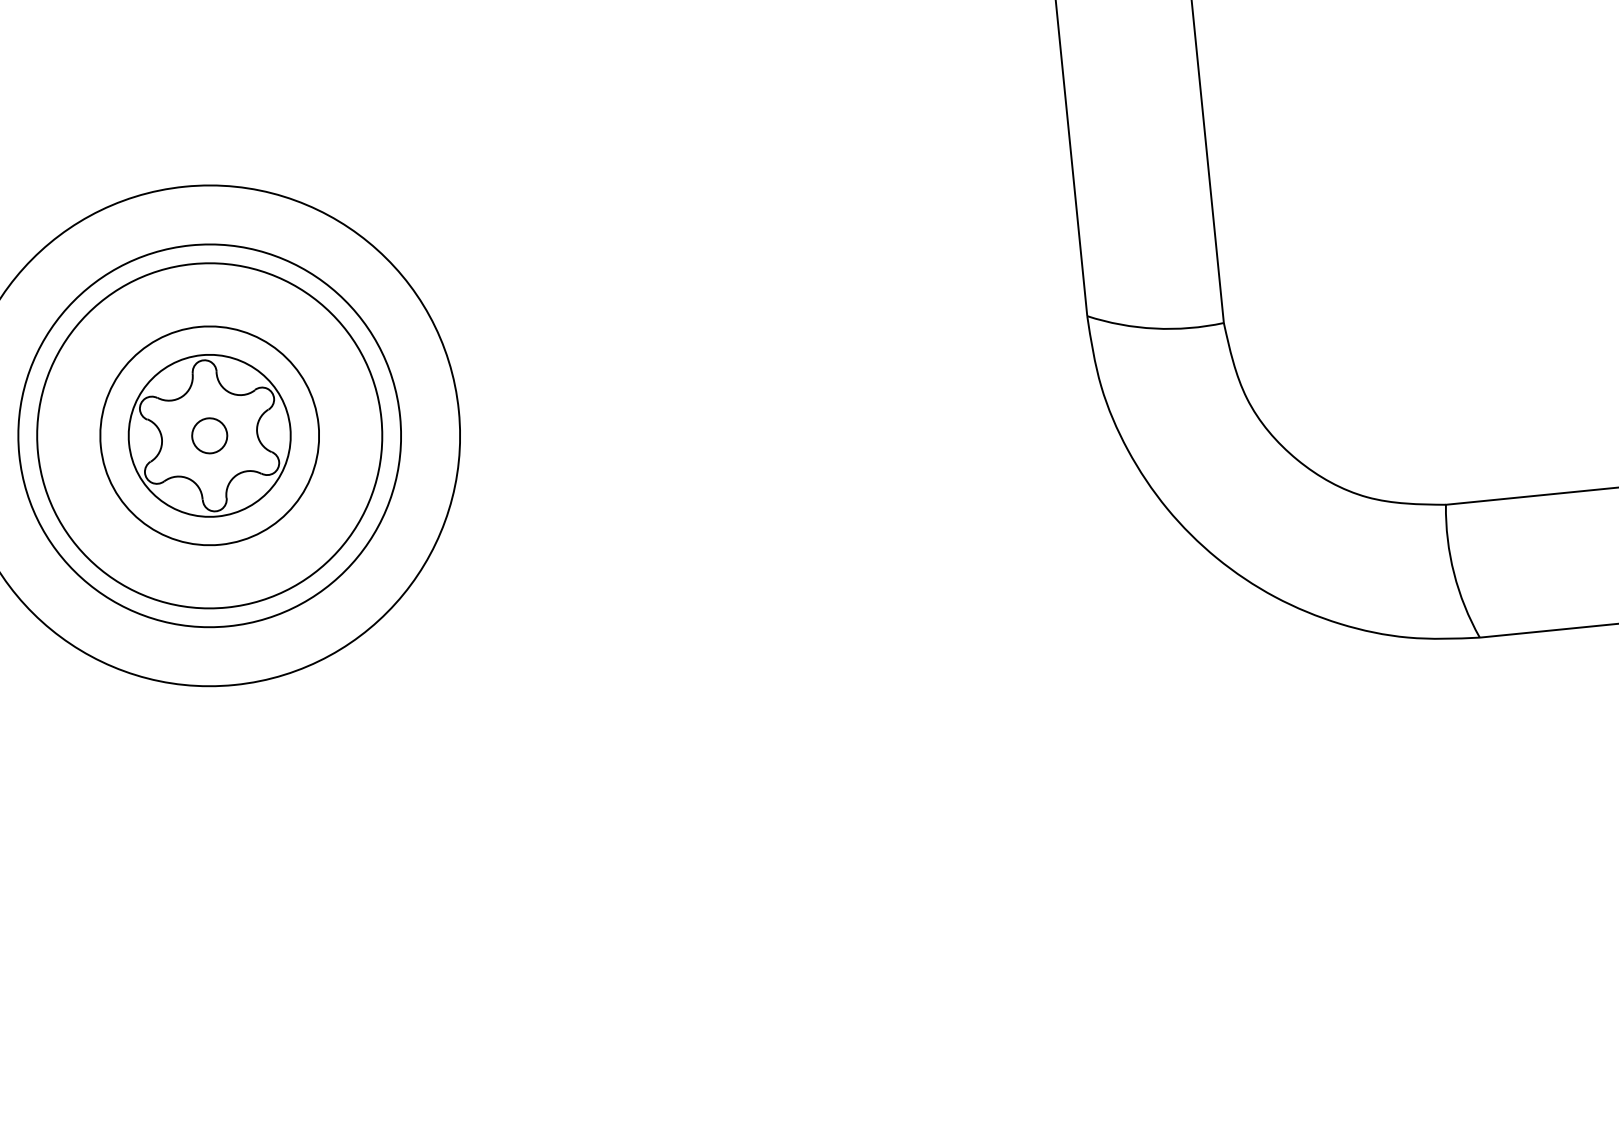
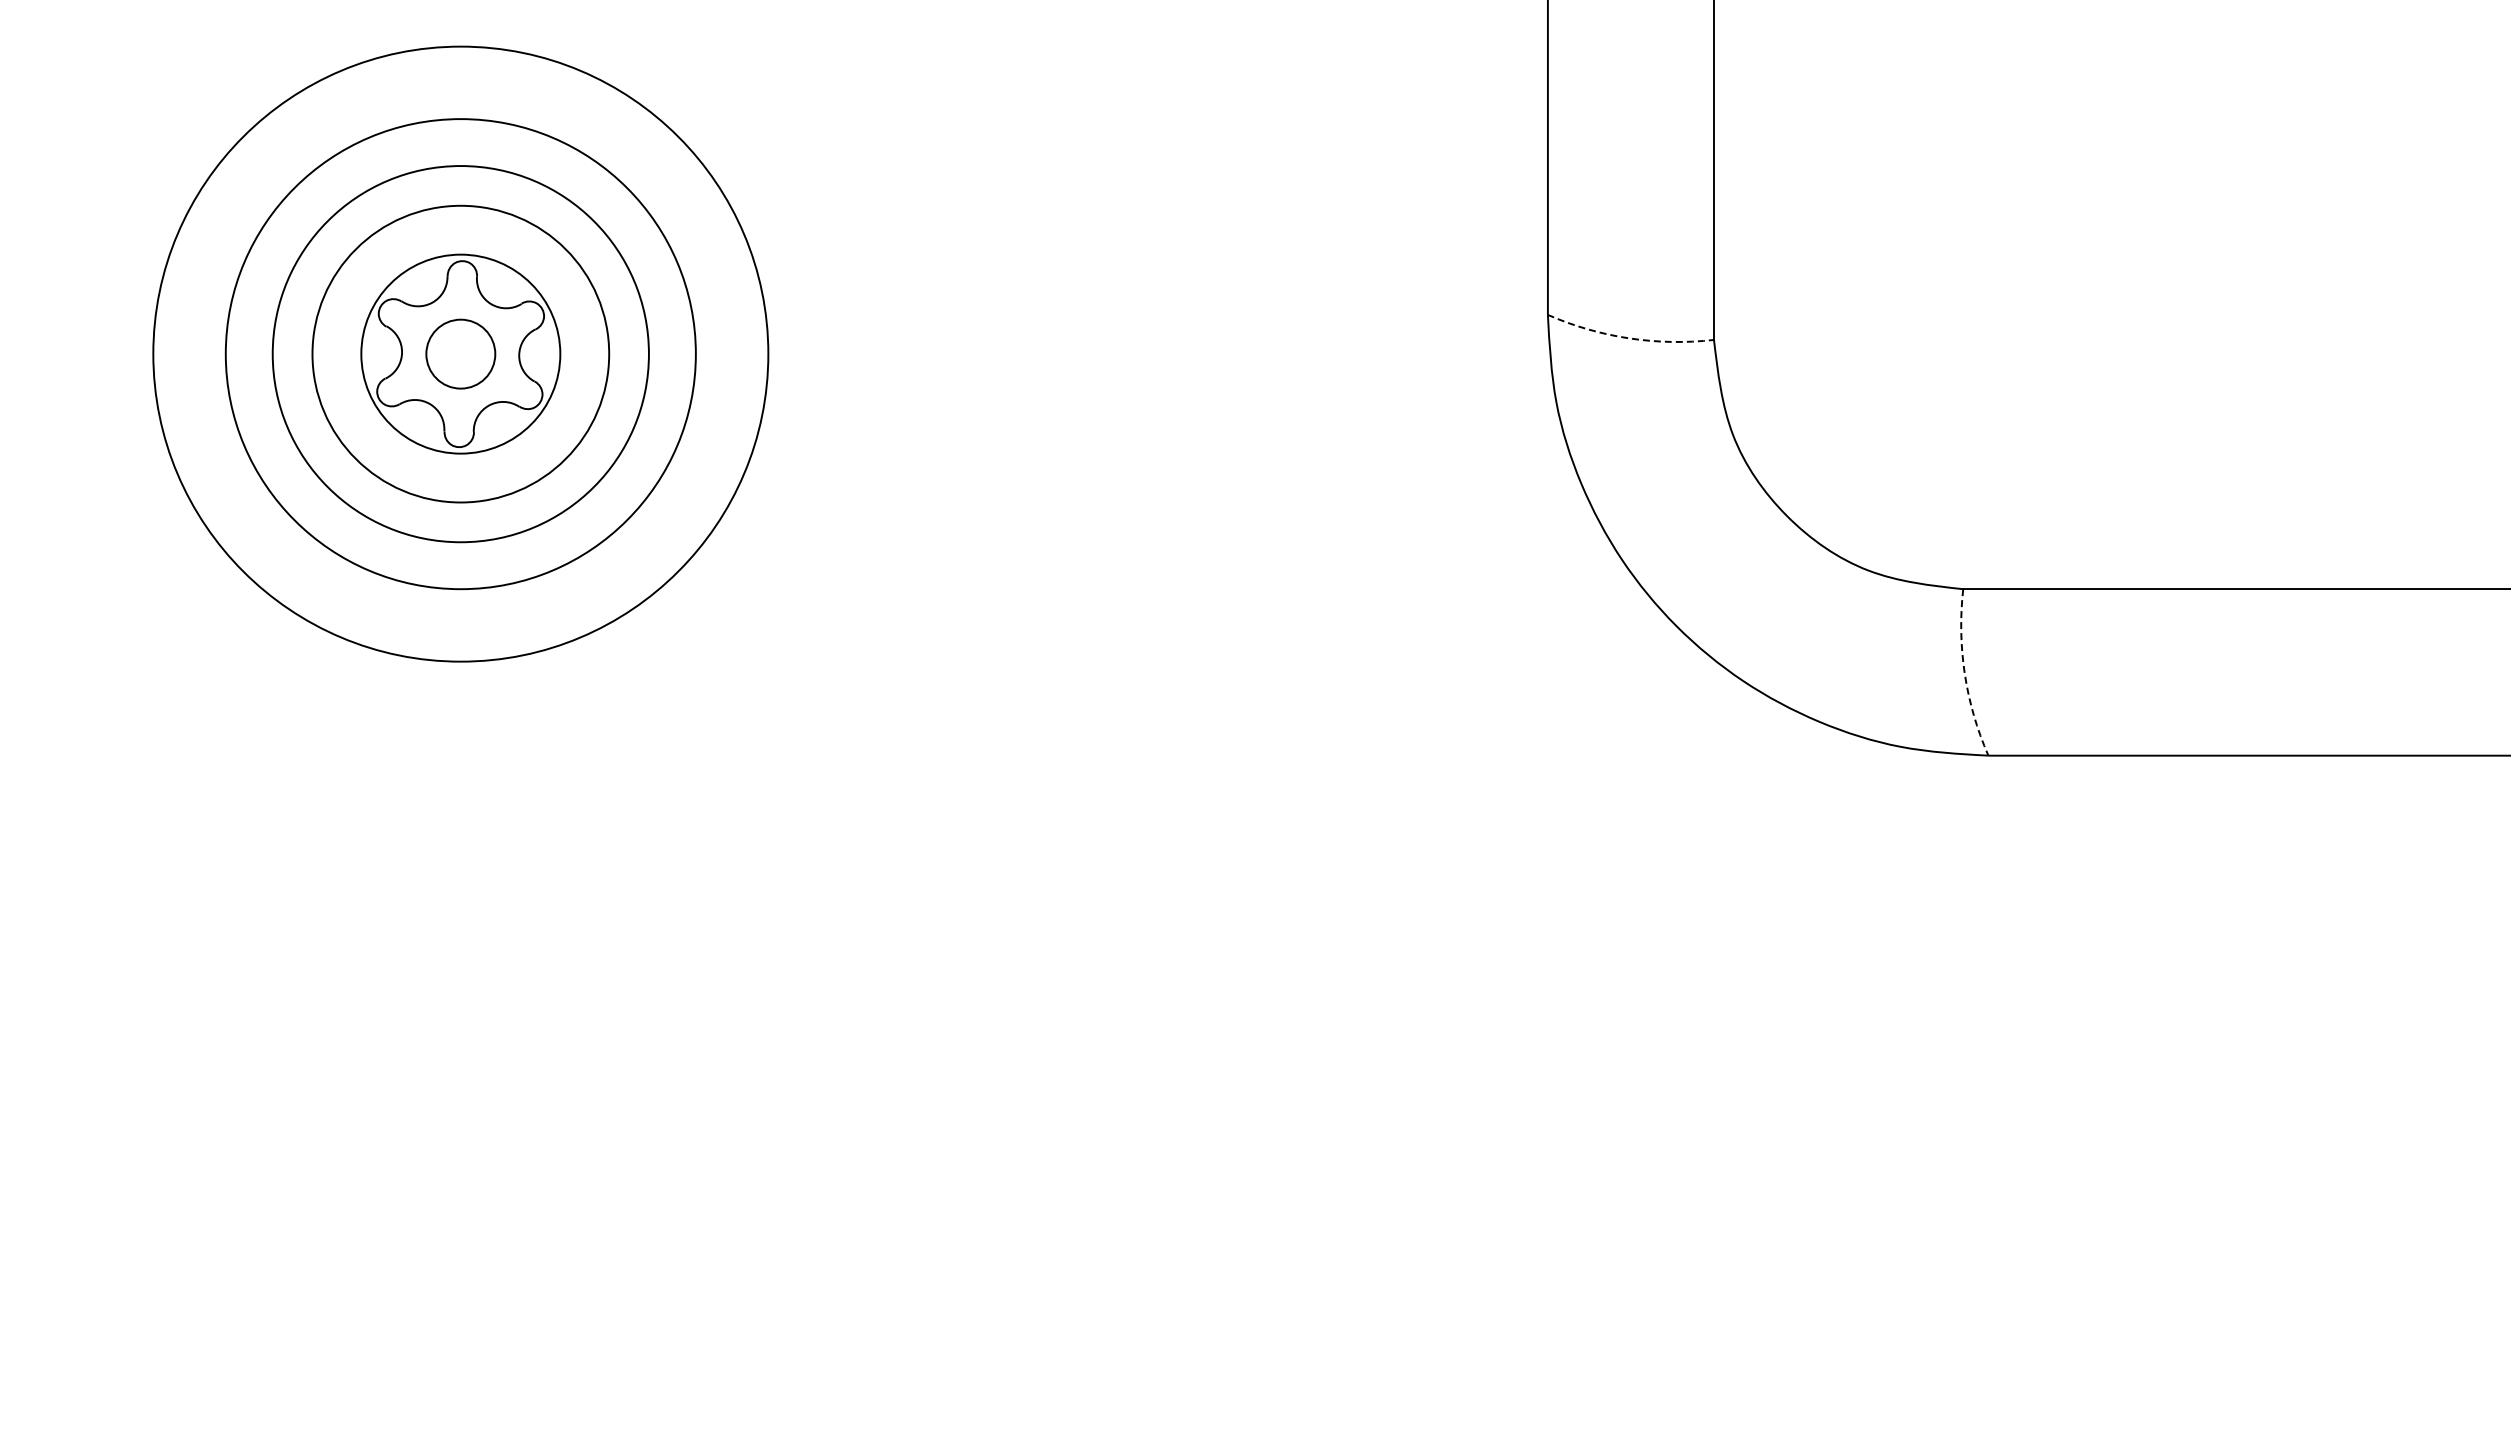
arc: (1155, 328) -> (1629, 338), solid -> dashed
circle: (209, 435) -> (460, 353), size x1.4
circle: (209, 435) -> (460, 353), size x1.6
circle: (209, 436) -> (460, 354), size x0.7
arc: (1453, 573) -> (1964, 674), solid -> dashed

